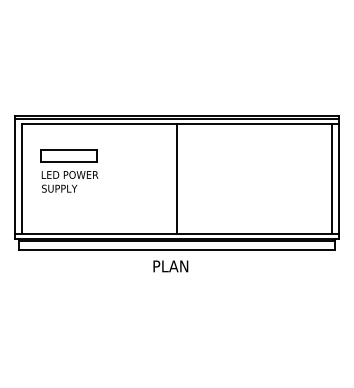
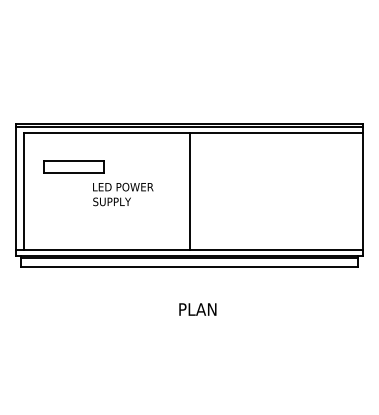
line: (332, 178) -> (355, 190), removed
text: (69, 181) -> (122, 194), moved
text: (170, 266) -> (197, 309), moved

